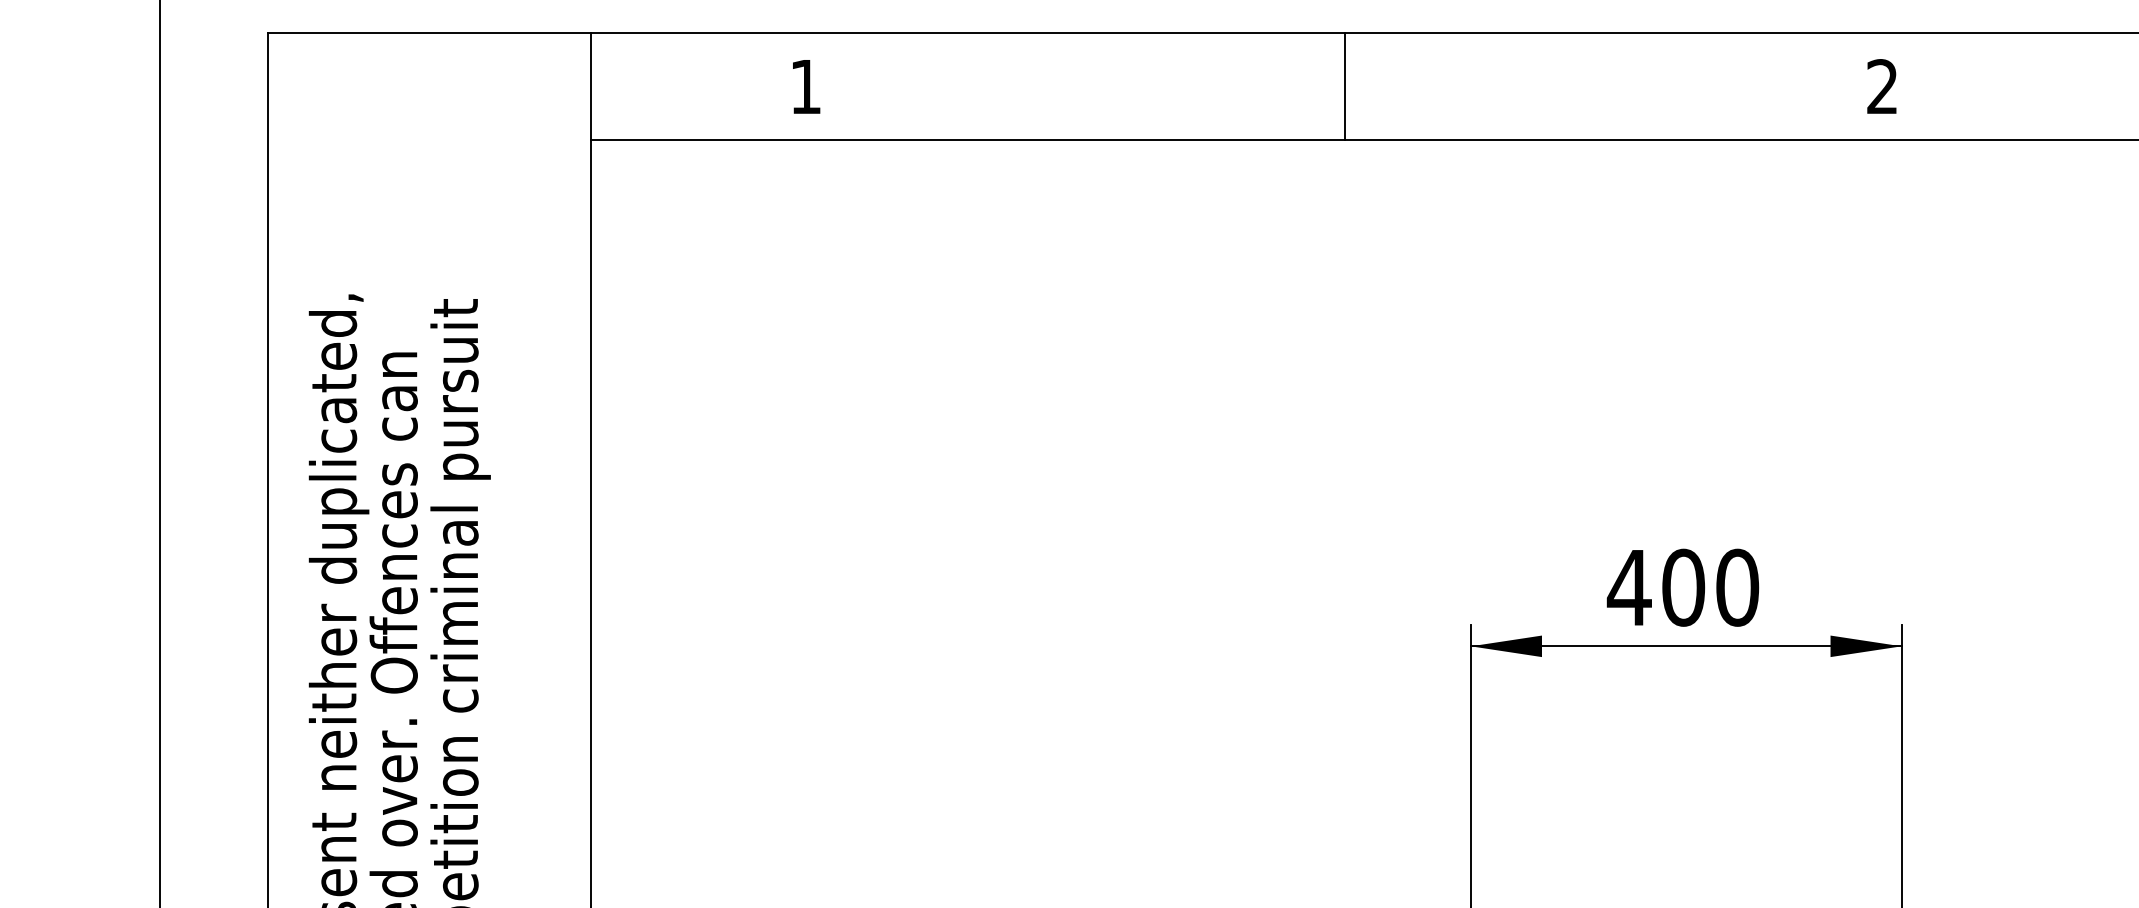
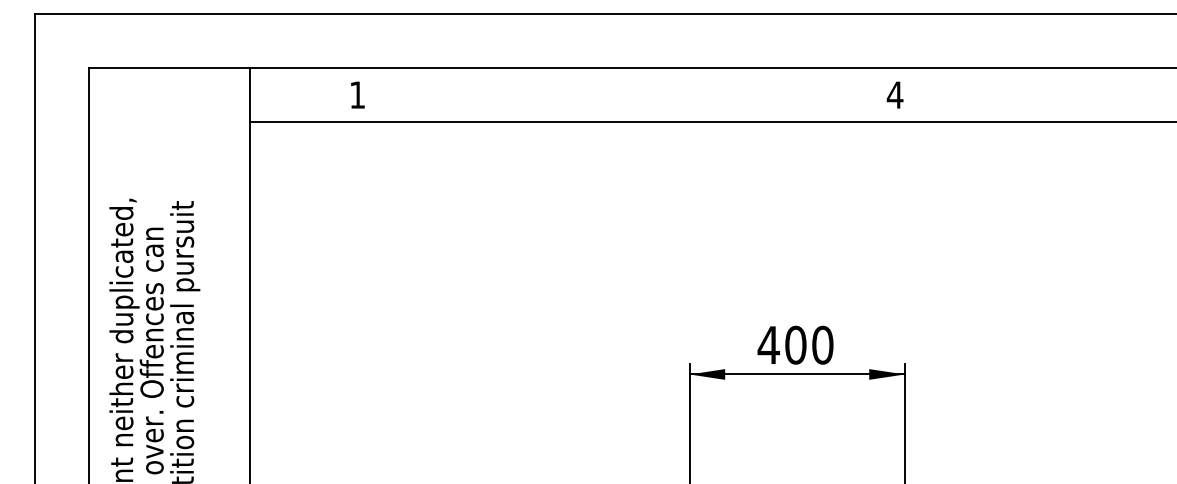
line: (1344, 85) -> (626, 94), removed
text: (1881, 85) -> (894, 94), 2 -> 4

